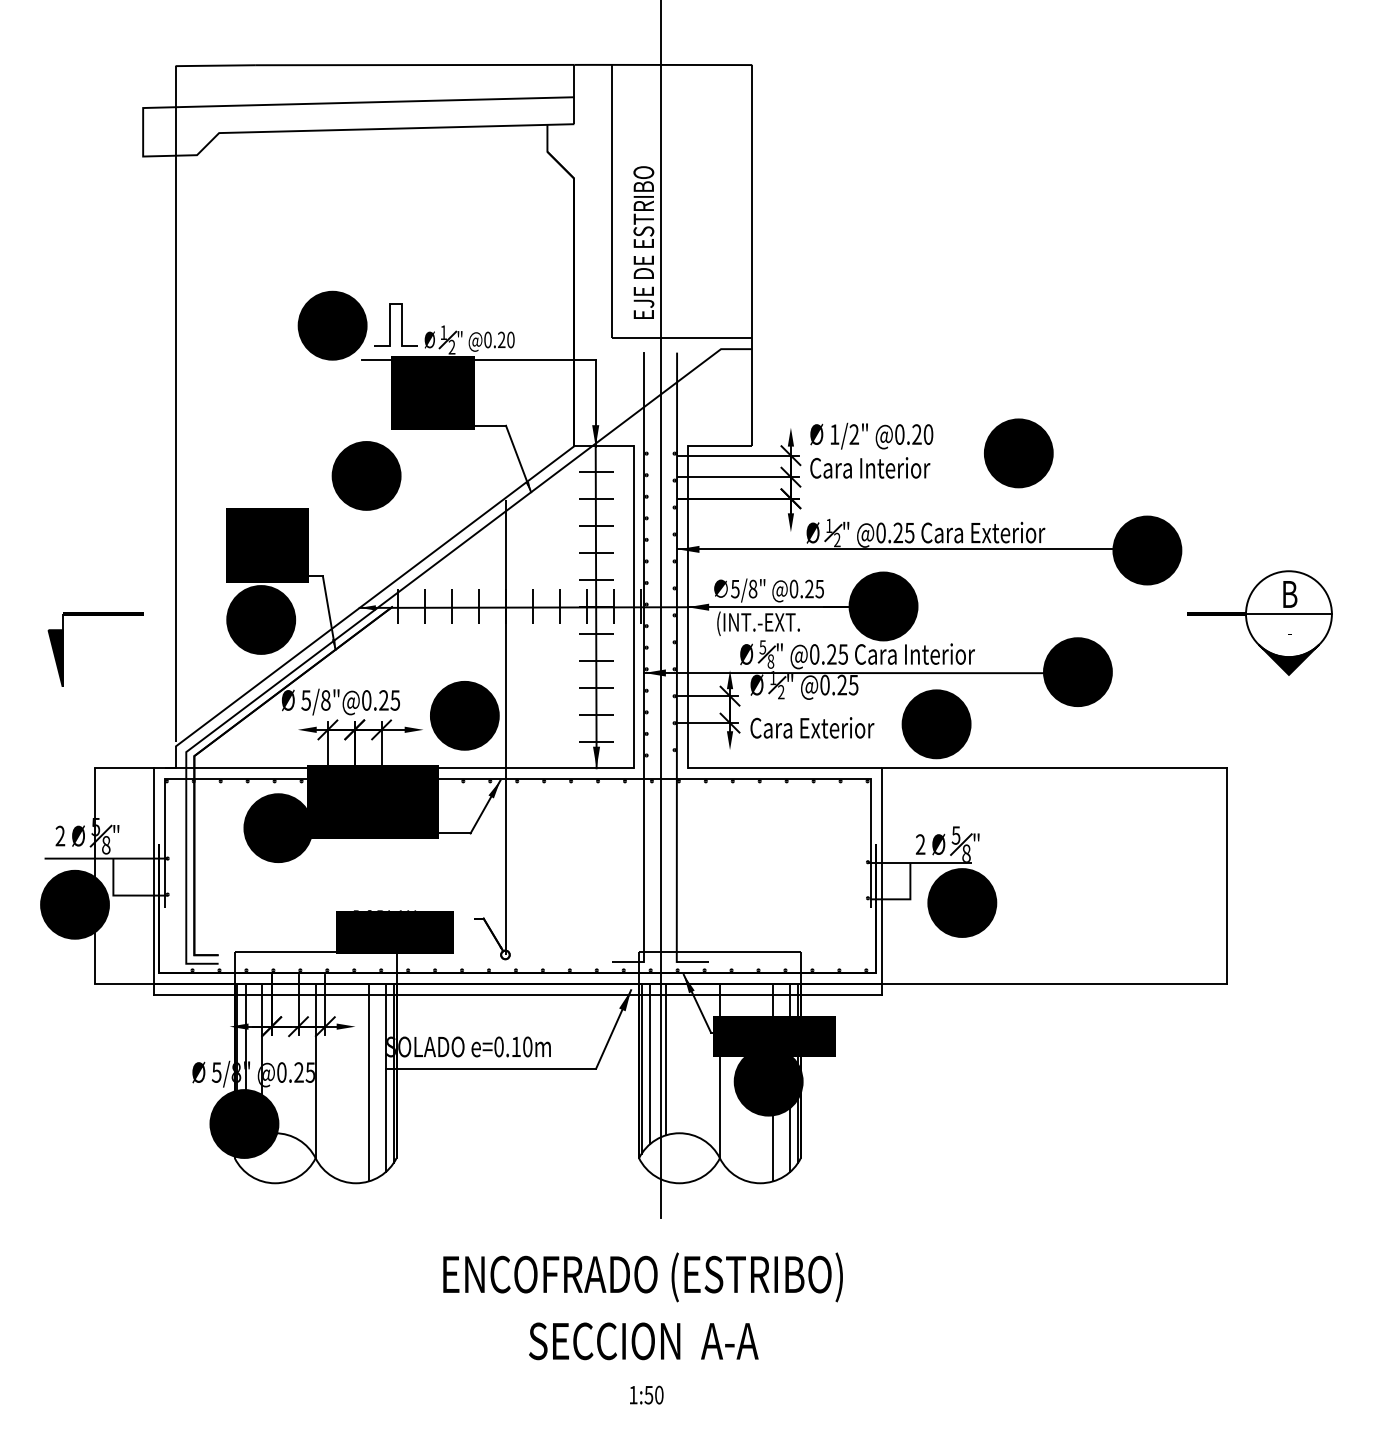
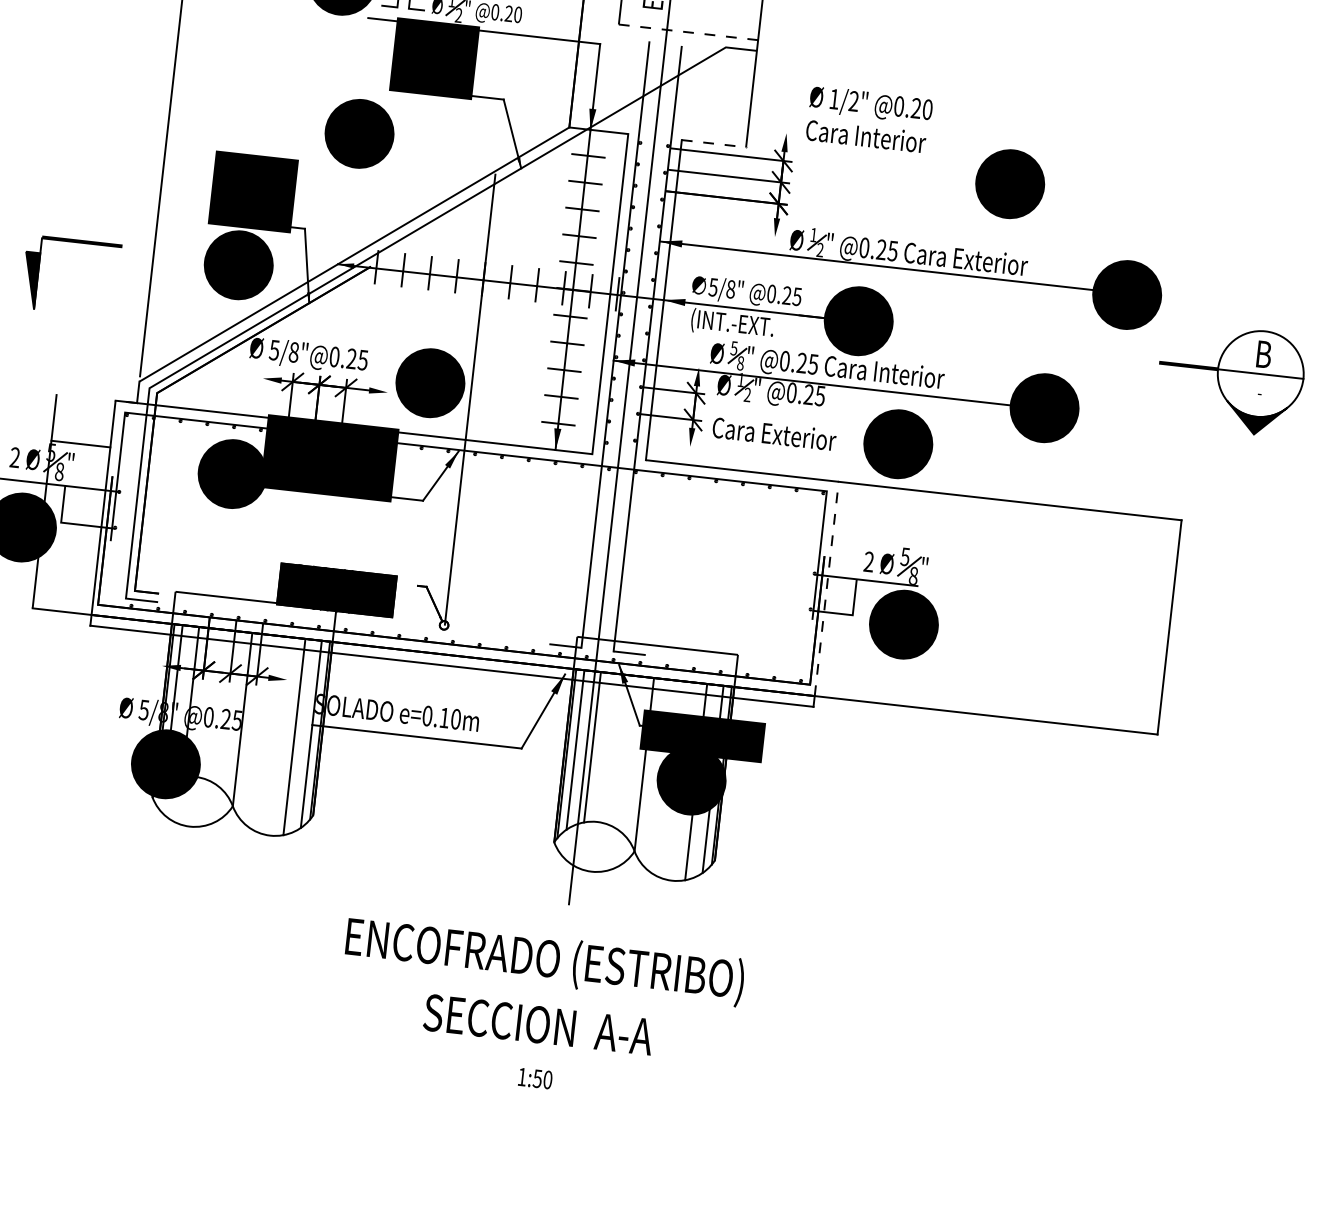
line: (682, 338) -> (688, 32), solid -> dashed
line: (720, 446) -> (714, 144), solid -> dashed
text: (871, 450) -> (869, 119), moved
line: (123, 768) -> (80, 444), moved
line: (881, 876) -> (826, 589), solid -> dashed

